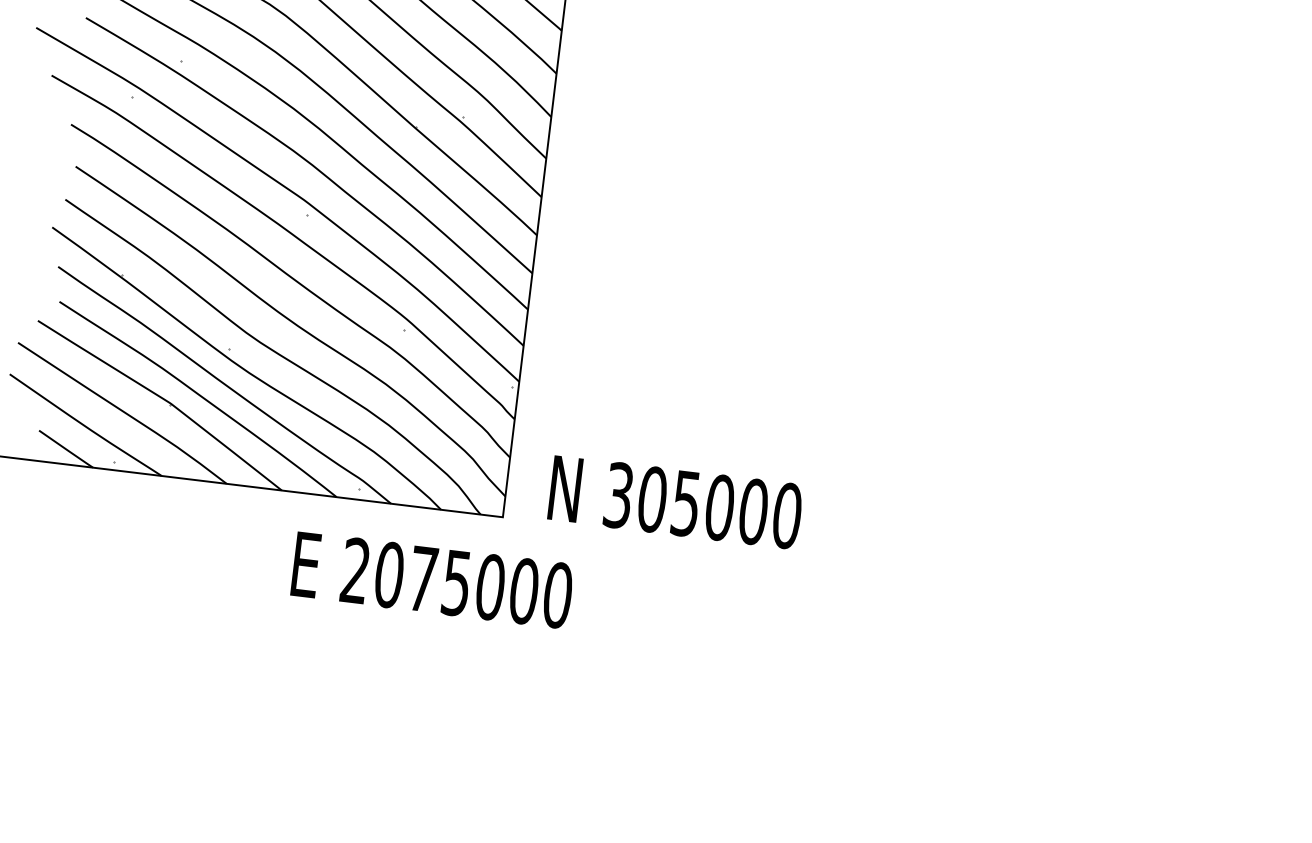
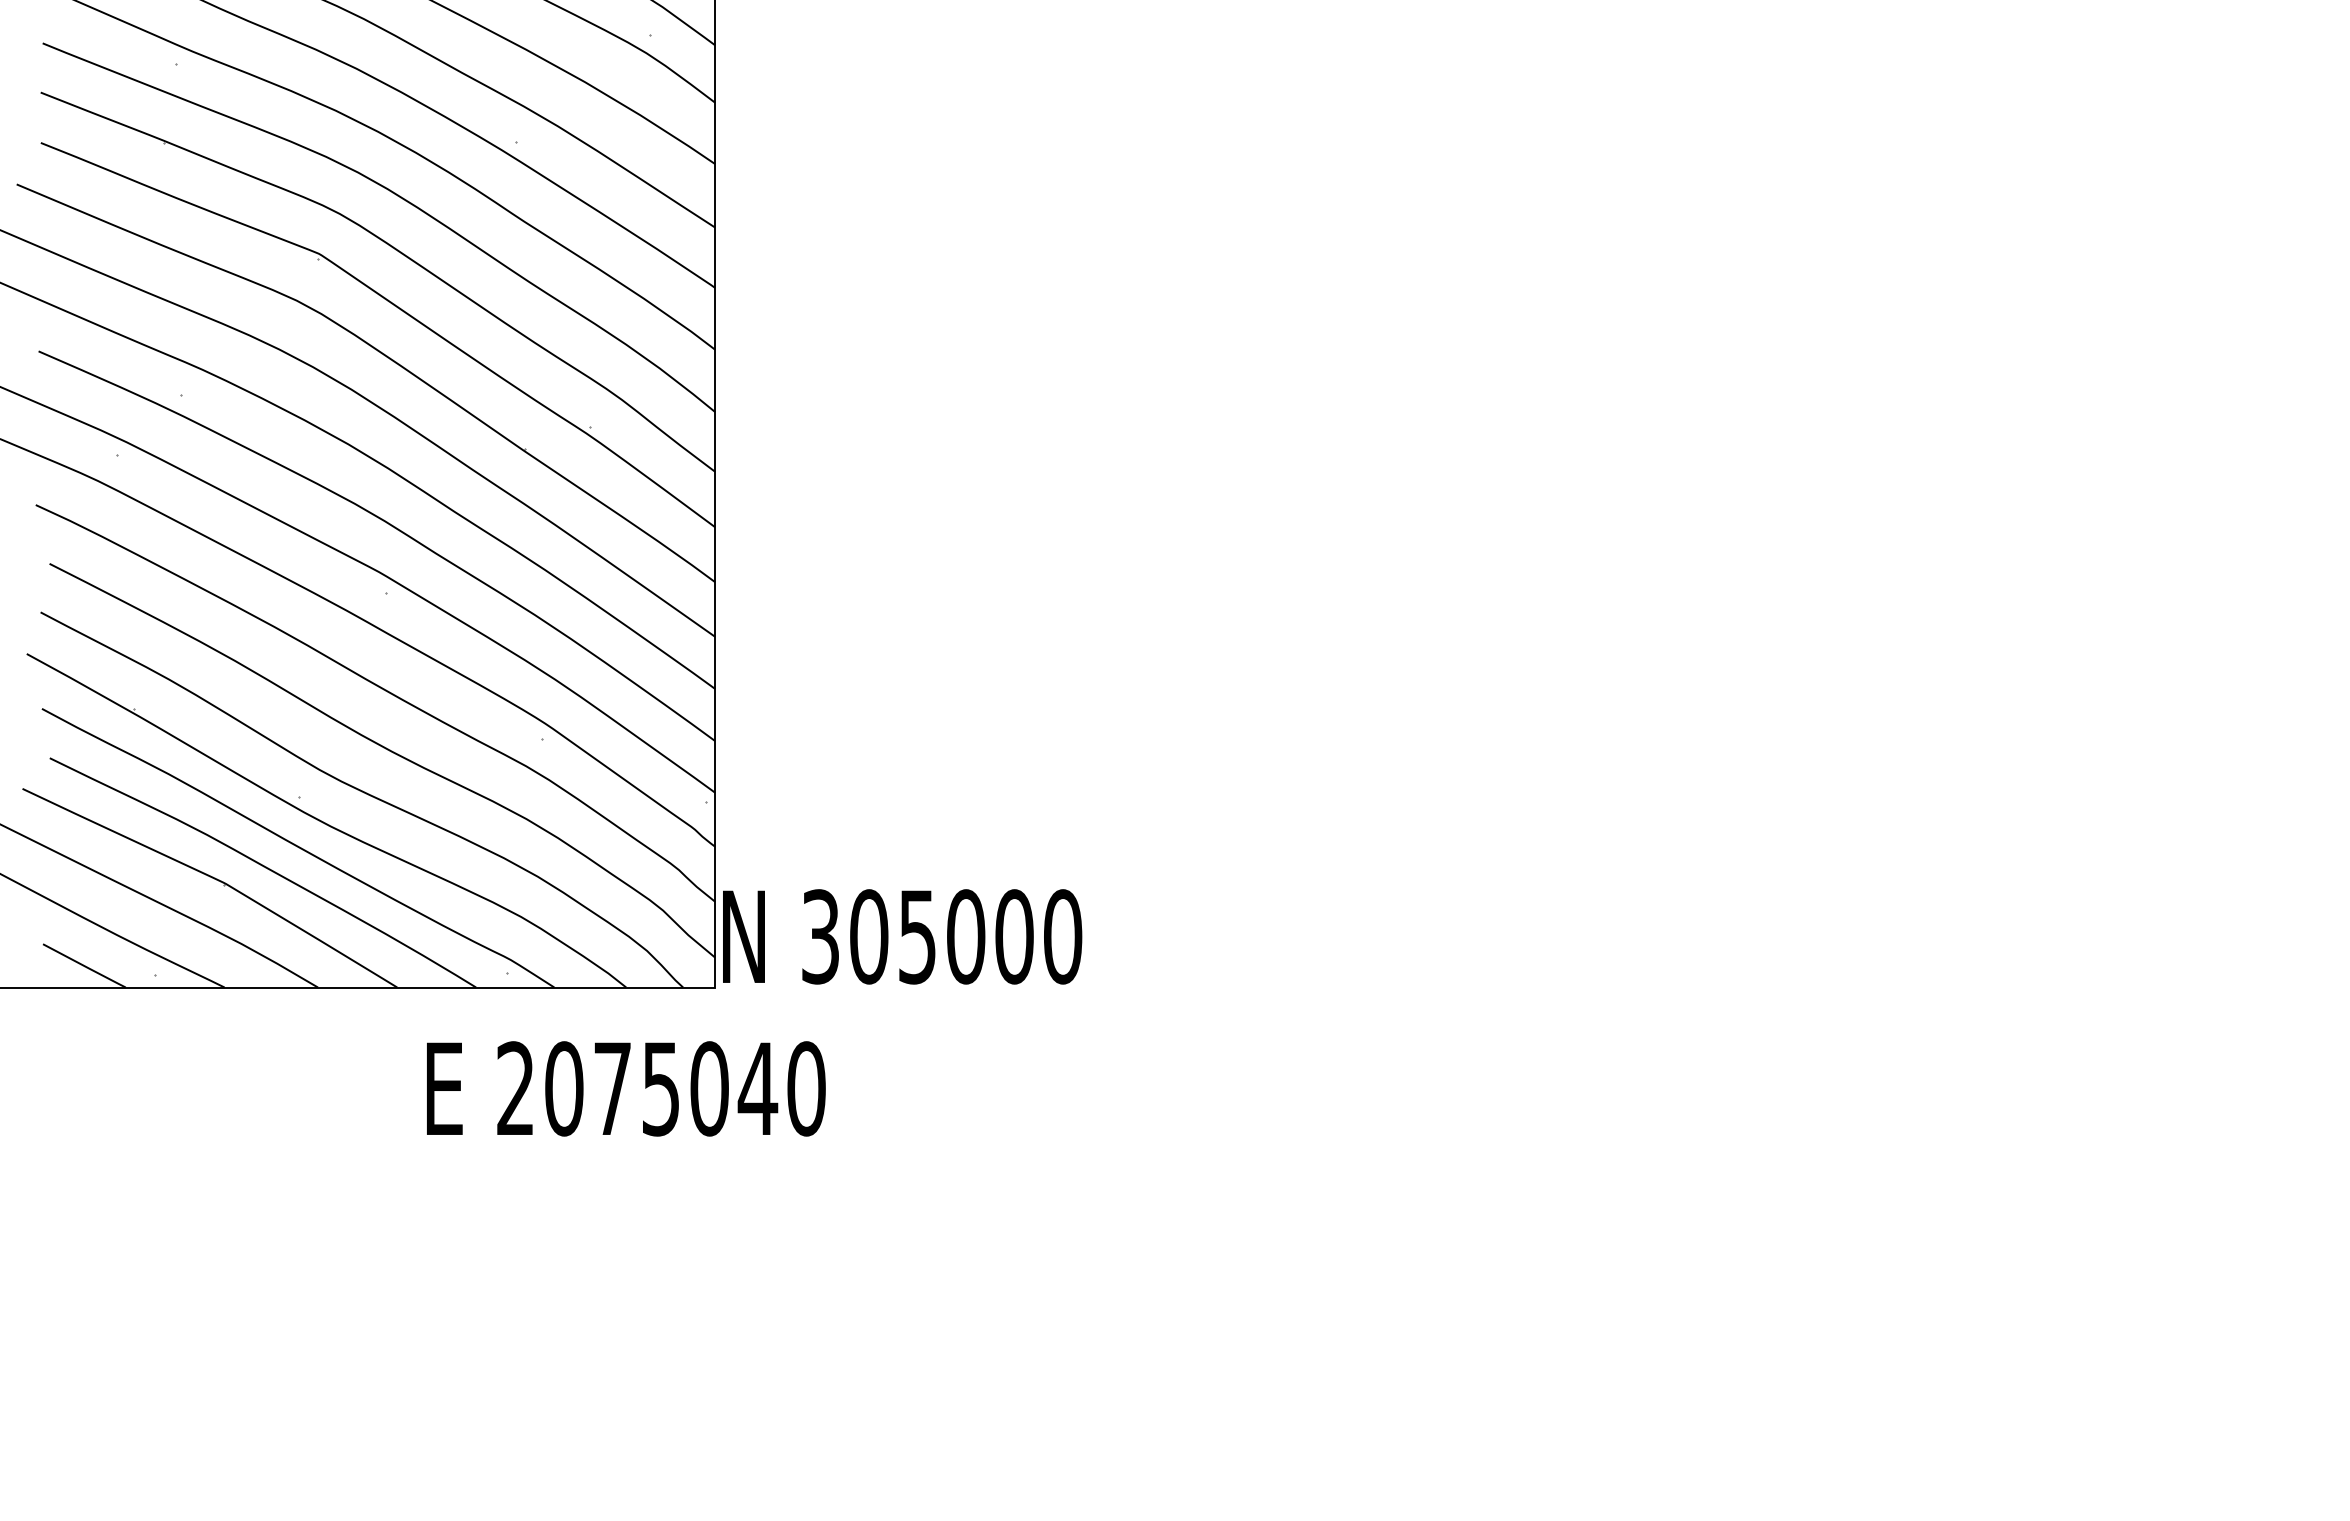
text: (675, 502) -> (902, 936), moved
text: (523, 591) -> (757, 1088), 2075000 -> 2075040

